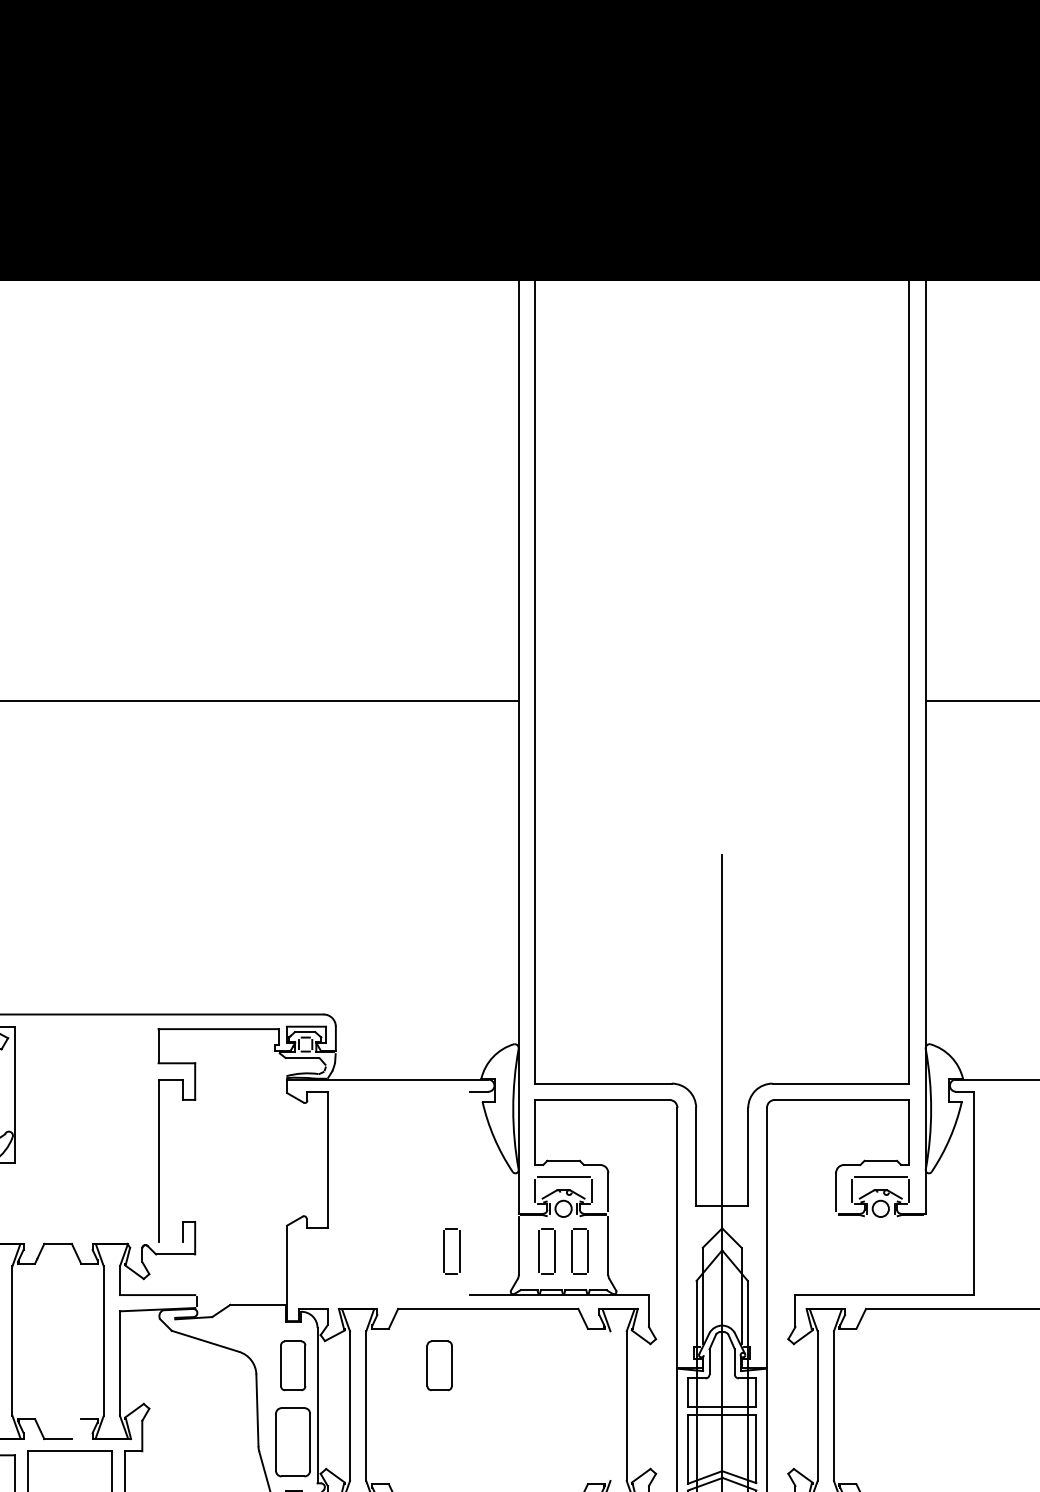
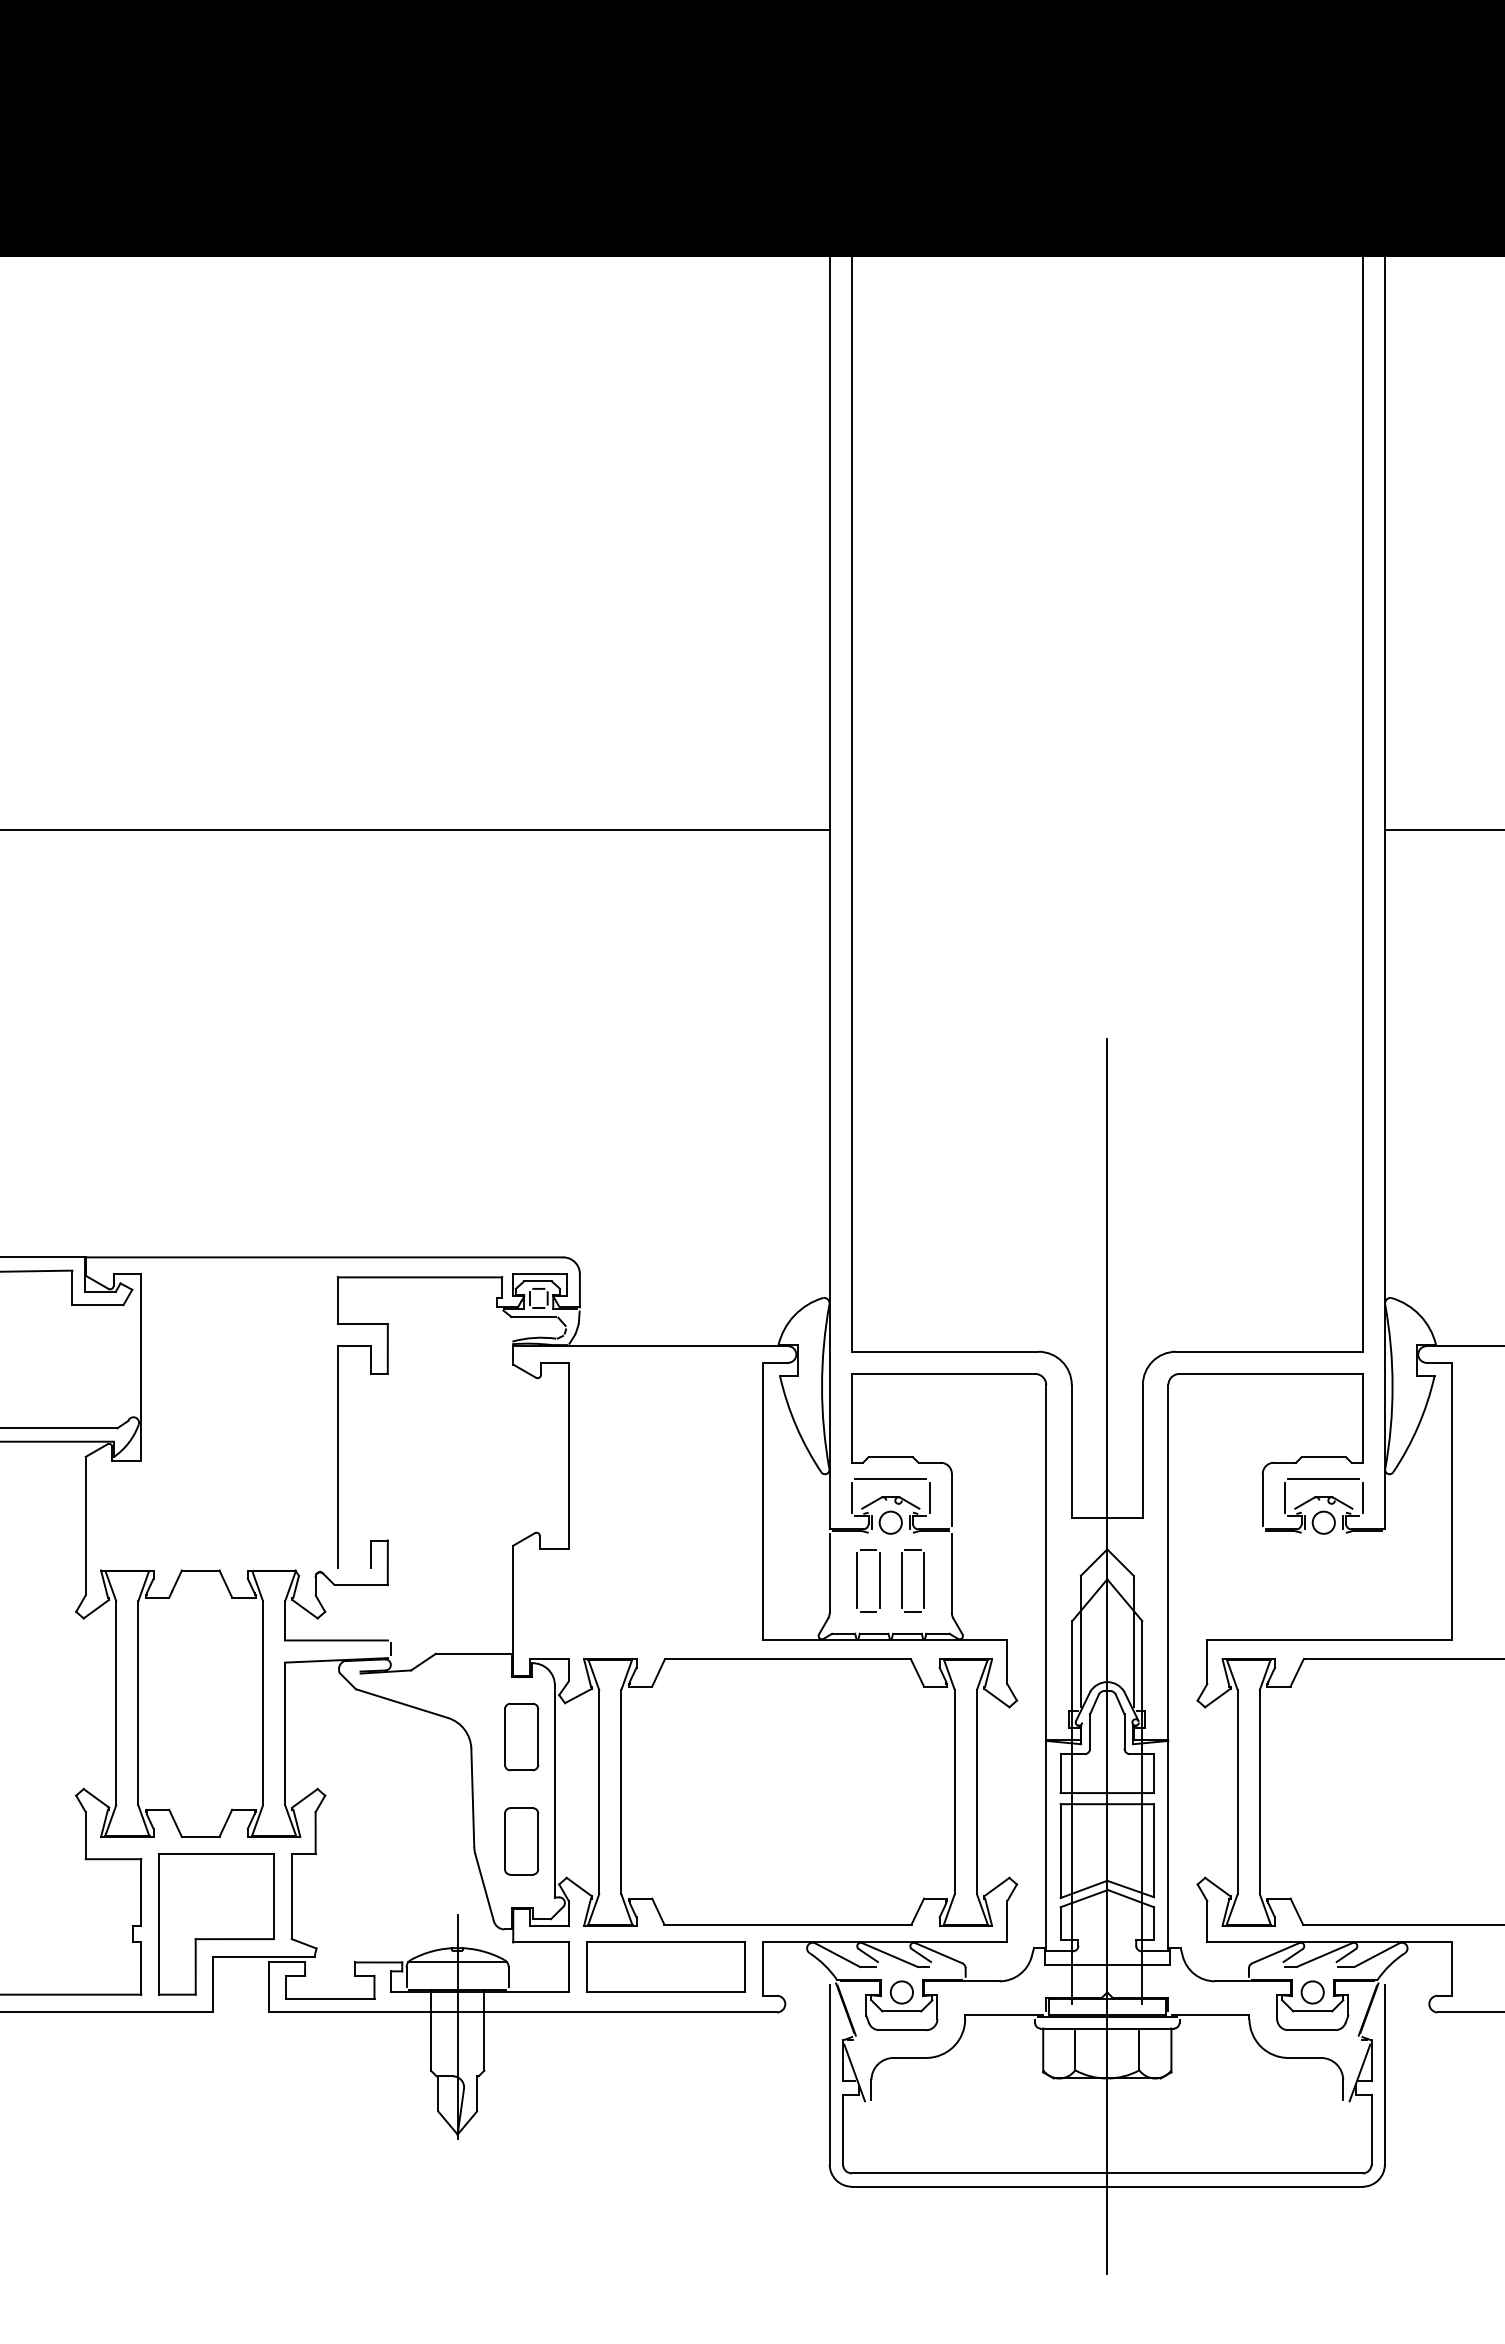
line: (470, 1193) -> (763, 1501), added
part: (443, 1251) -> (727, 1580), removed
part: (439, 1365) -> (721, 1736), removed
line: (610, 1405) -> (954, 1791), added
line: (76, 1428) -> (225, 1822), added
part: (293, 1442) -> (521, 1841), size x0.71

